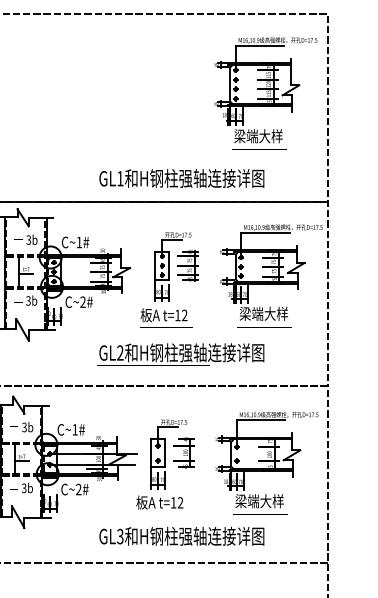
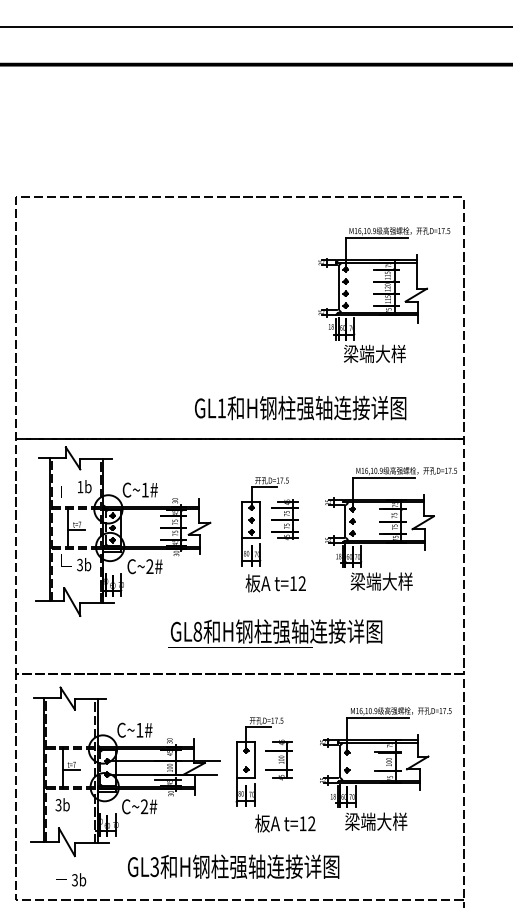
text: (181, 178) -> (300, 407), moved
text: (28, 239) -> (80, 486), 3b -> 1b
text: (163, 315) -> (275, 583), moved
text: (120, 352) -> (197, 631), GL2 -> GL8
text: (21, 426) -> (71, 879), moved
text: (27, 487) -> (62, 804), moved
text: (159, 502) -> (285, 823), moved
text: (181, 536) -> (233, 866), moved

